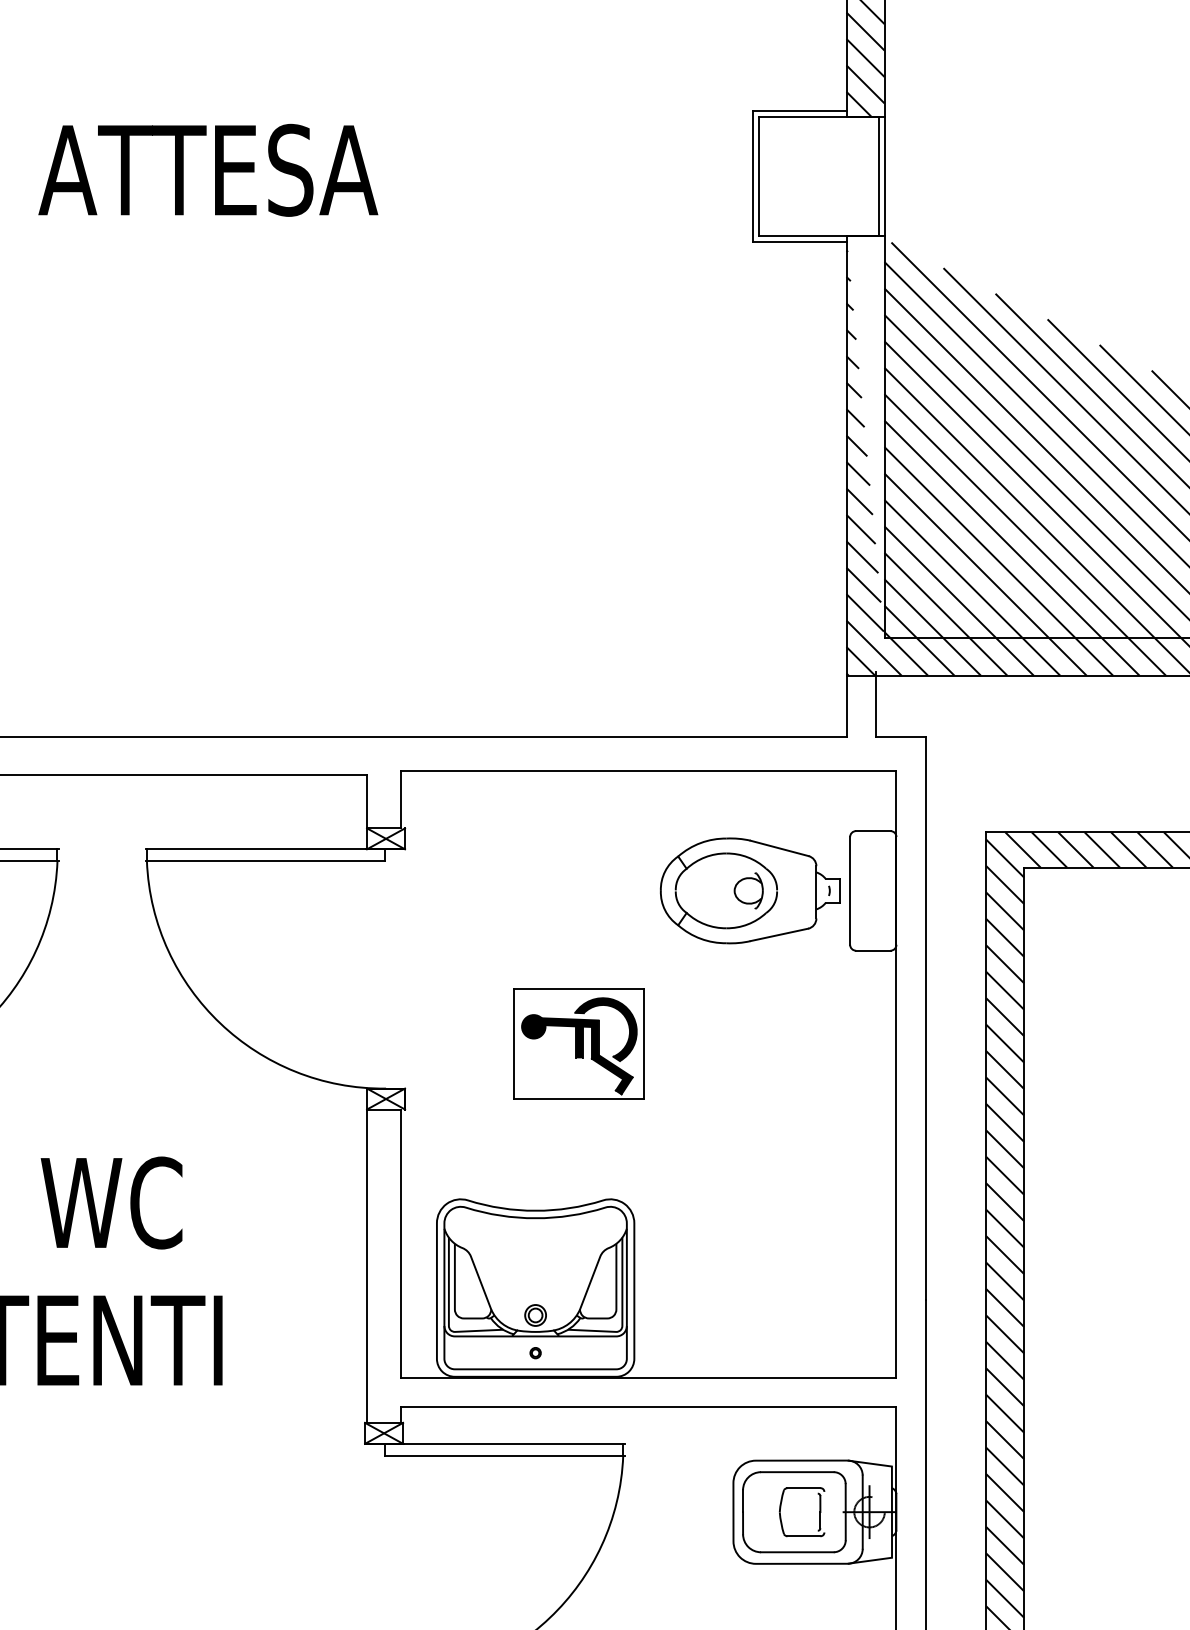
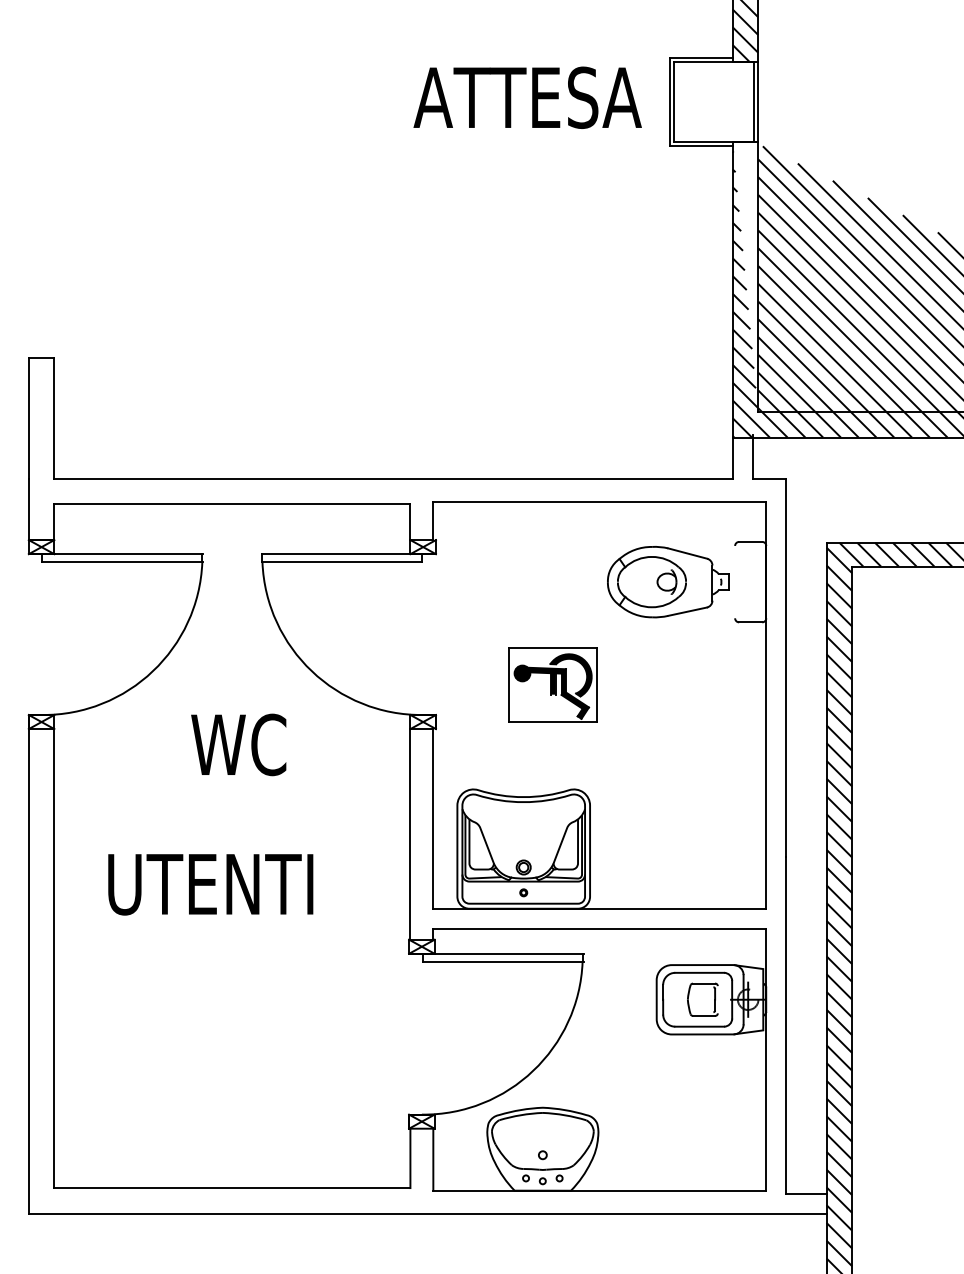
text: (207, 169) -> (527, 97), moved
line: (850, 889) -> (735, 581), removed
text: (111, 1202) -> (238, 744), moved

